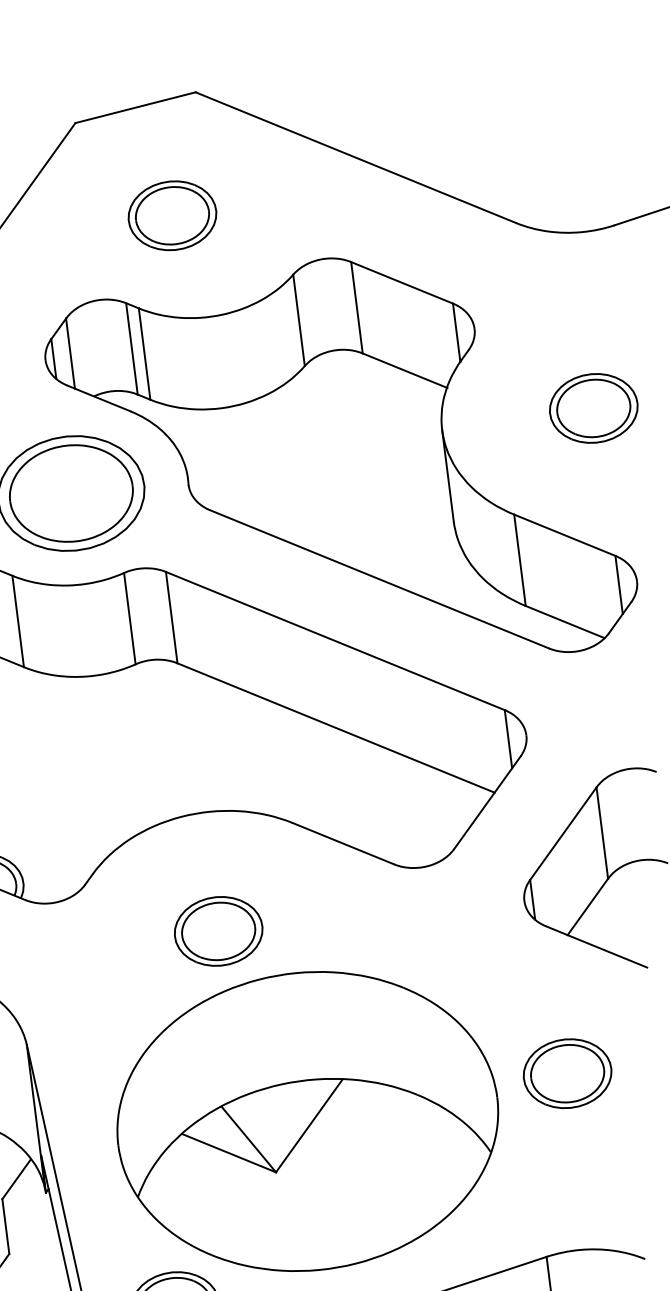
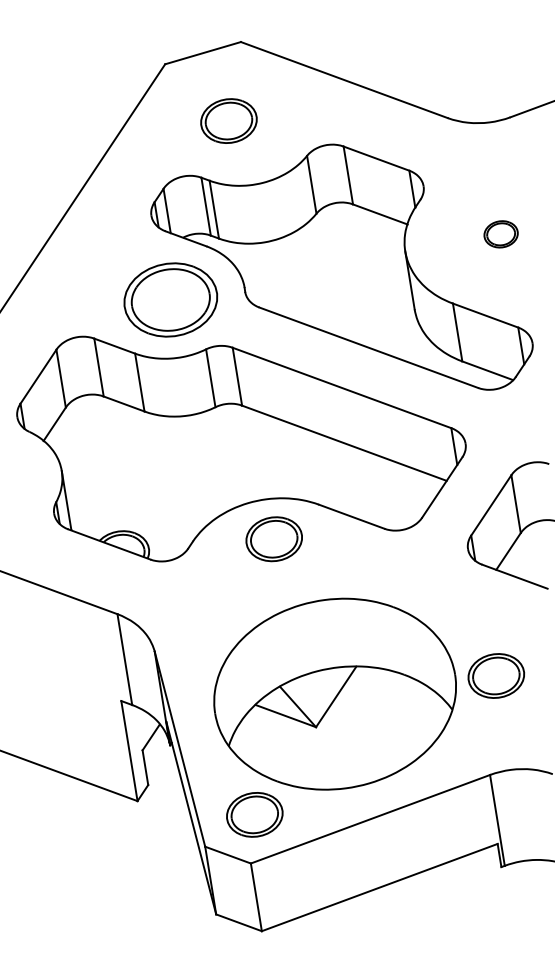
part: (592, 408) -> (500, 234), size x0.6
part: (217, 931) -> (273, 539), moved
part: (567, 1072) -> (496, 675), moved

